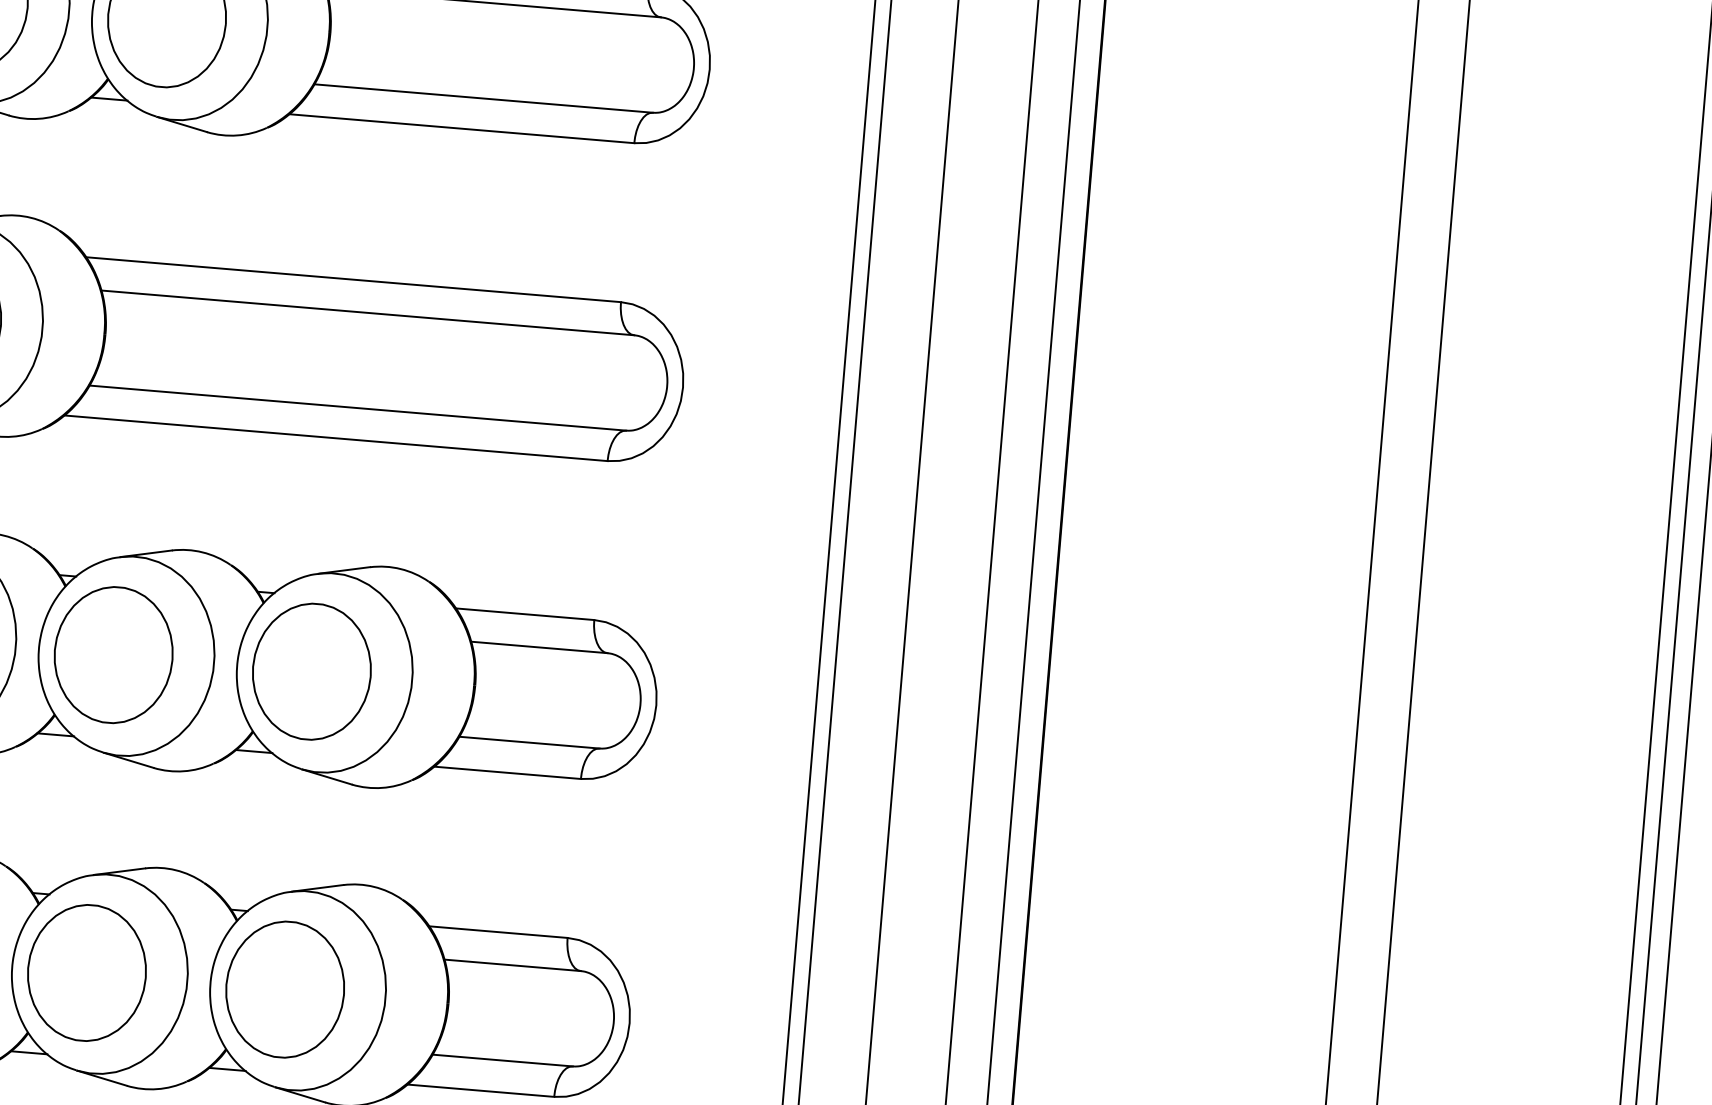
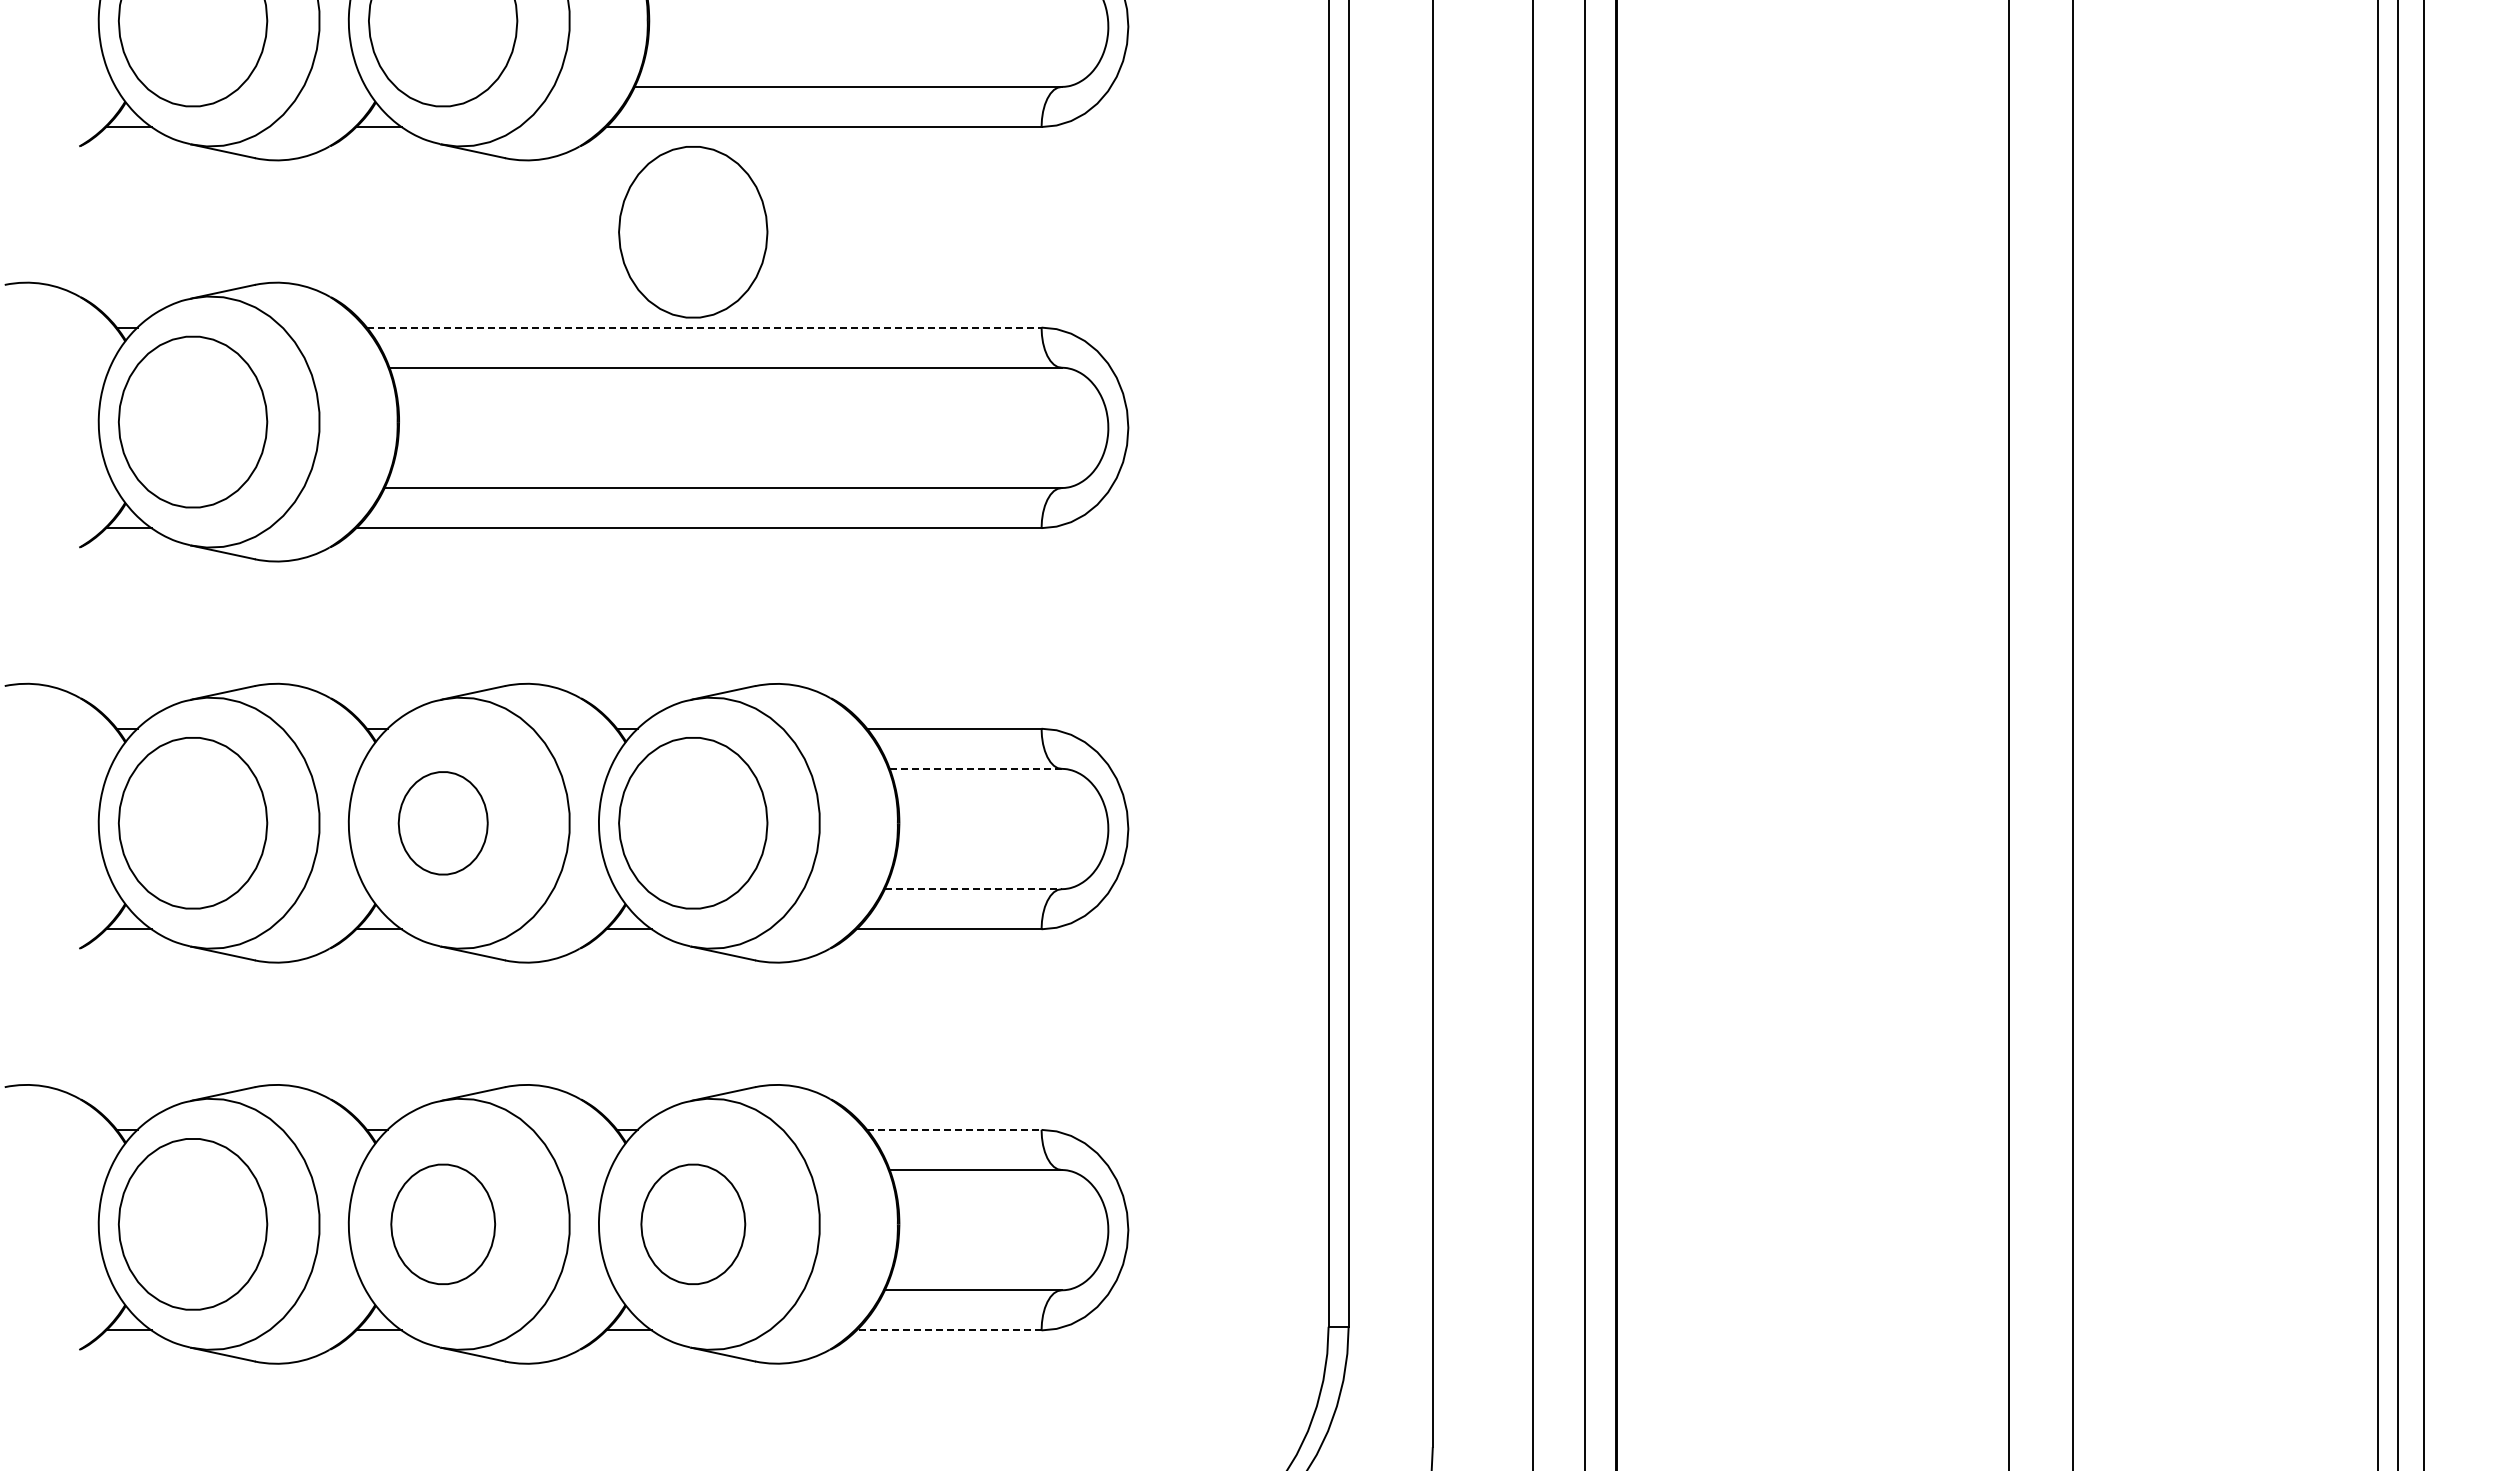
part: (351, 203) -> (693, 232), added
line: (353, 279) -> (704, 327), solid -> dashed
line: (539, 647) -> (975, 768), solid -> dashed
part: (113, 655) -> (443, 823), size x0.6
line: (529, 742) -> (973, 889), solid -> dashed
line: (498, 931) -> (954, 1129), solid -> dashed
part: (87, 973) -> (443, 1224), size x0.7
part: (285, 989) -> (693, 1224), size x0.7
line: (480, 1090) -> (948, 1330), solid -> dashed

